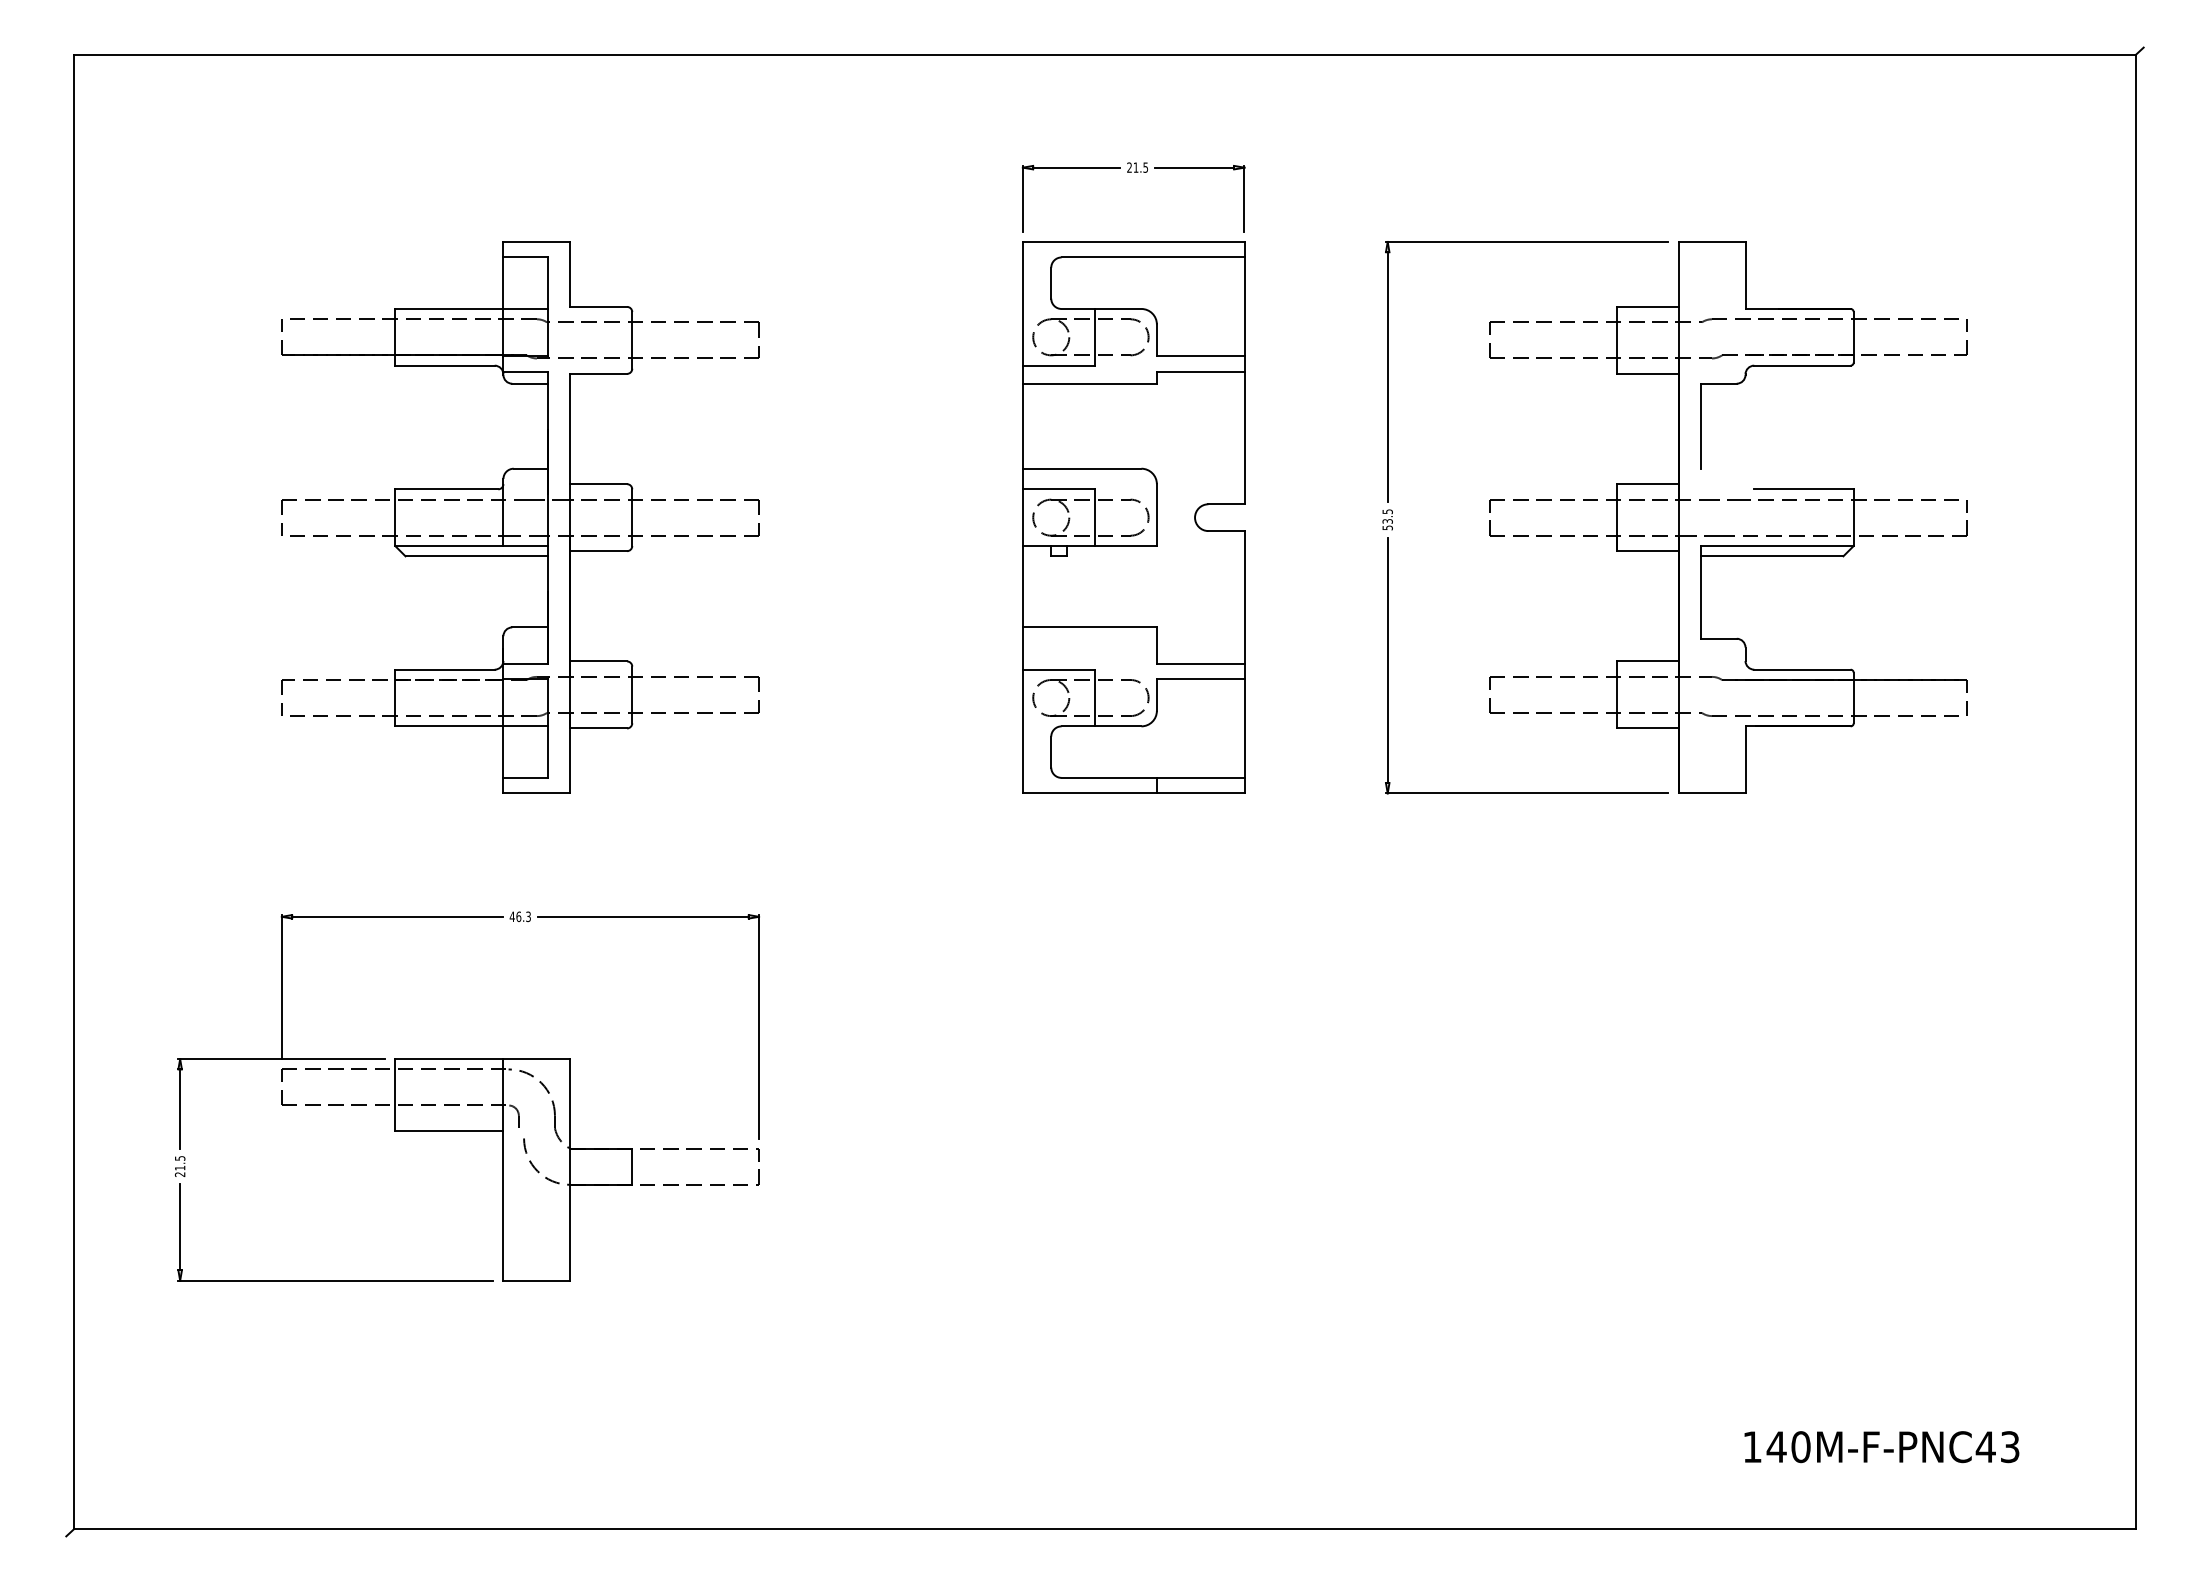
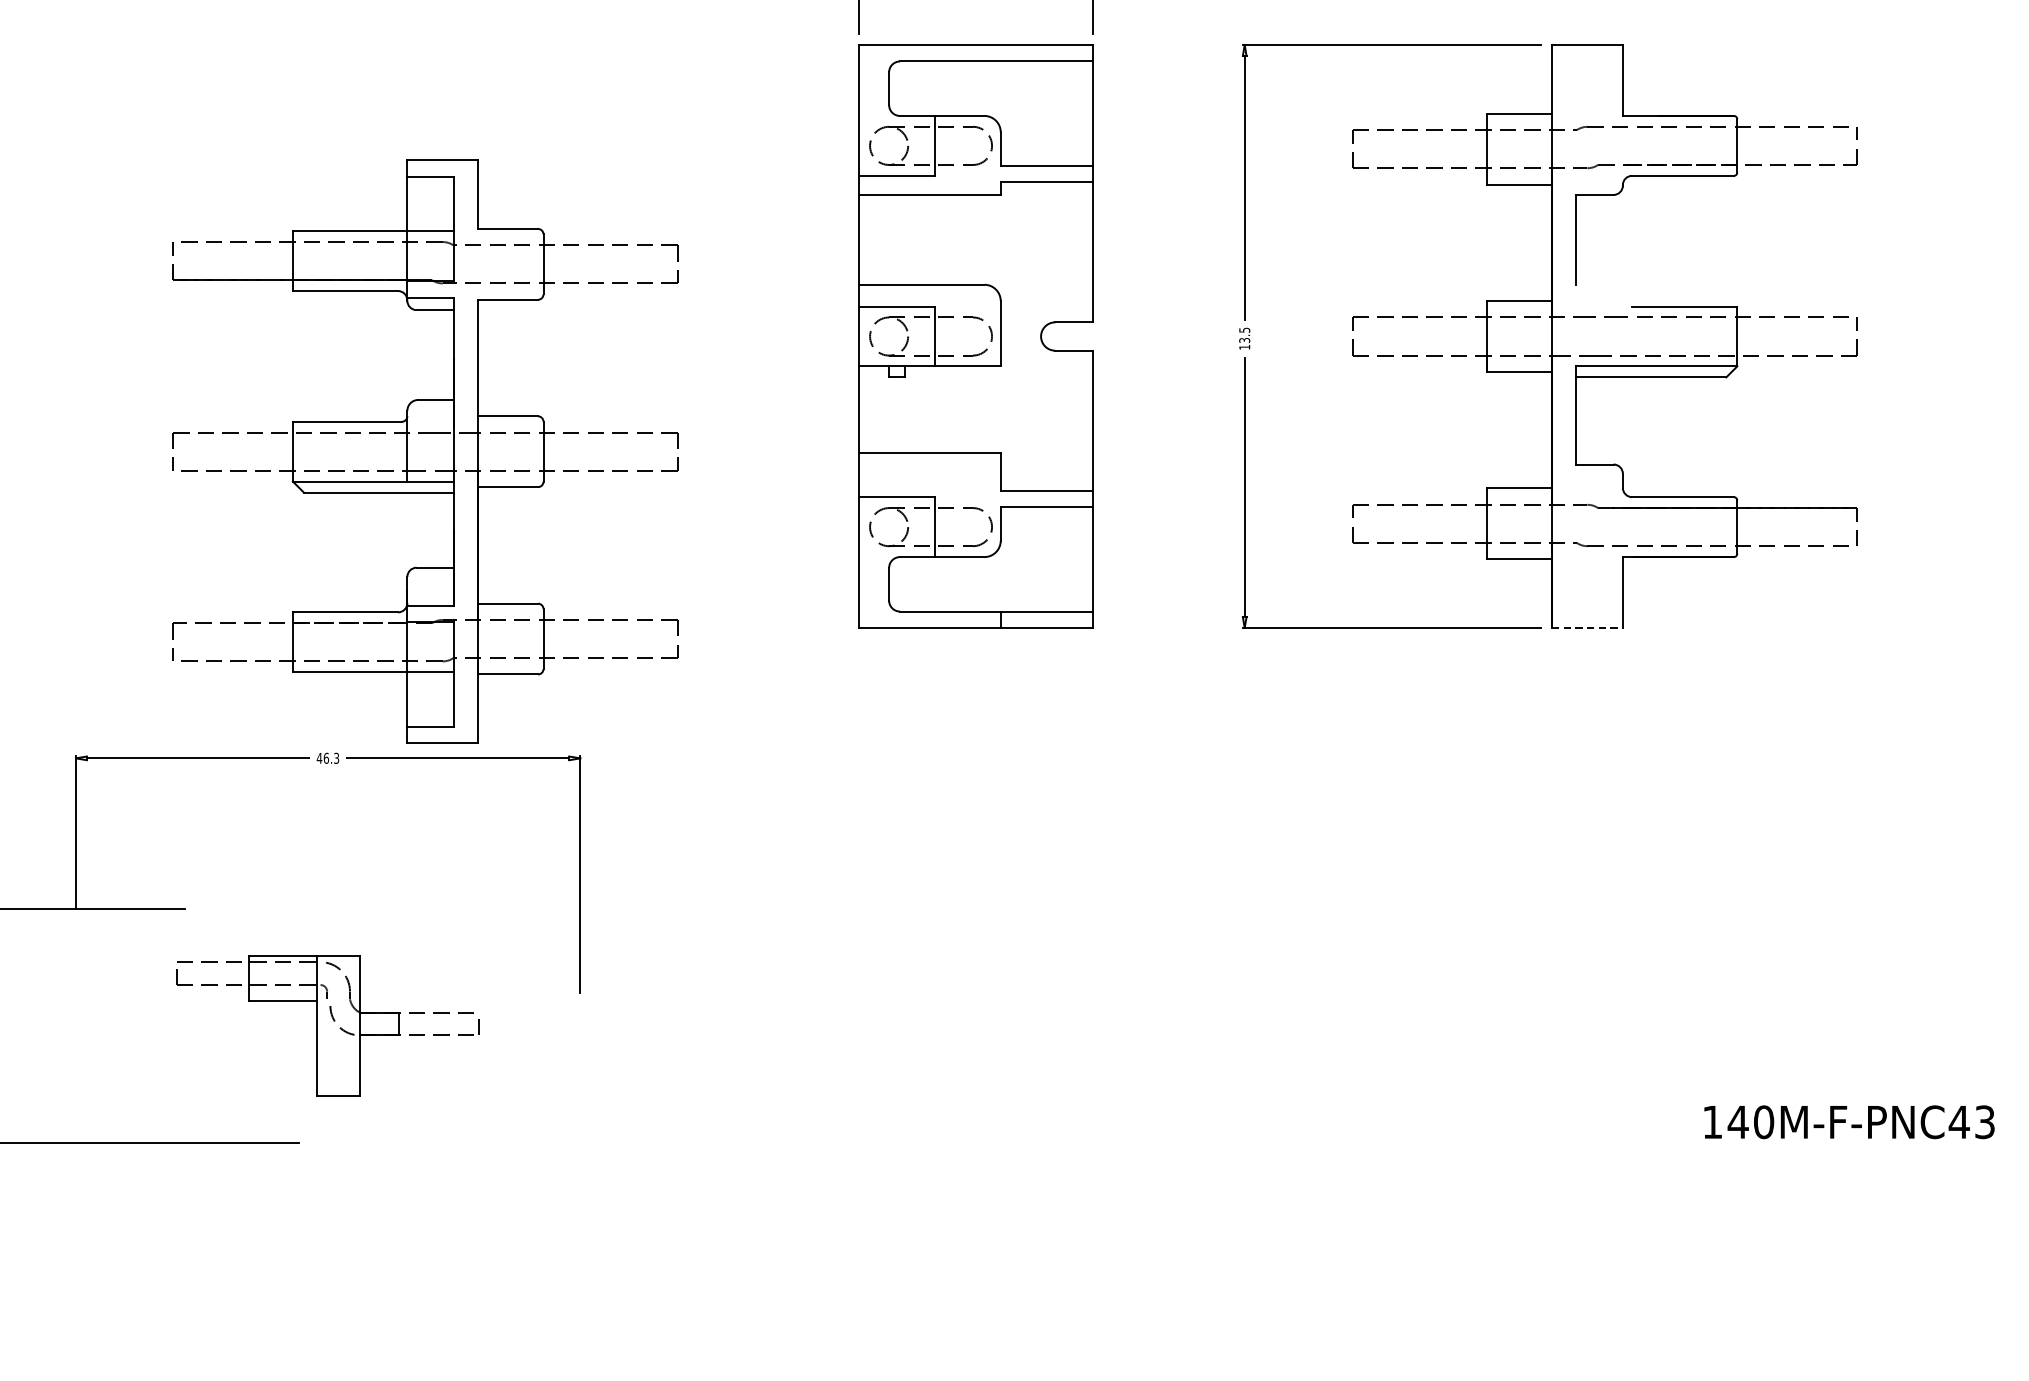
part: (520, 517) -> (425, 451), moved
text: (1387, 527) -> (1244, 346), 53.5 -> 13.5
line: (1712, 793) -> (1587, 628), solid -> dashed
part: (520, 1169) -> (328, 1025), size x0.6
text: (1881, 1447) -> (1849, 1122), moved

